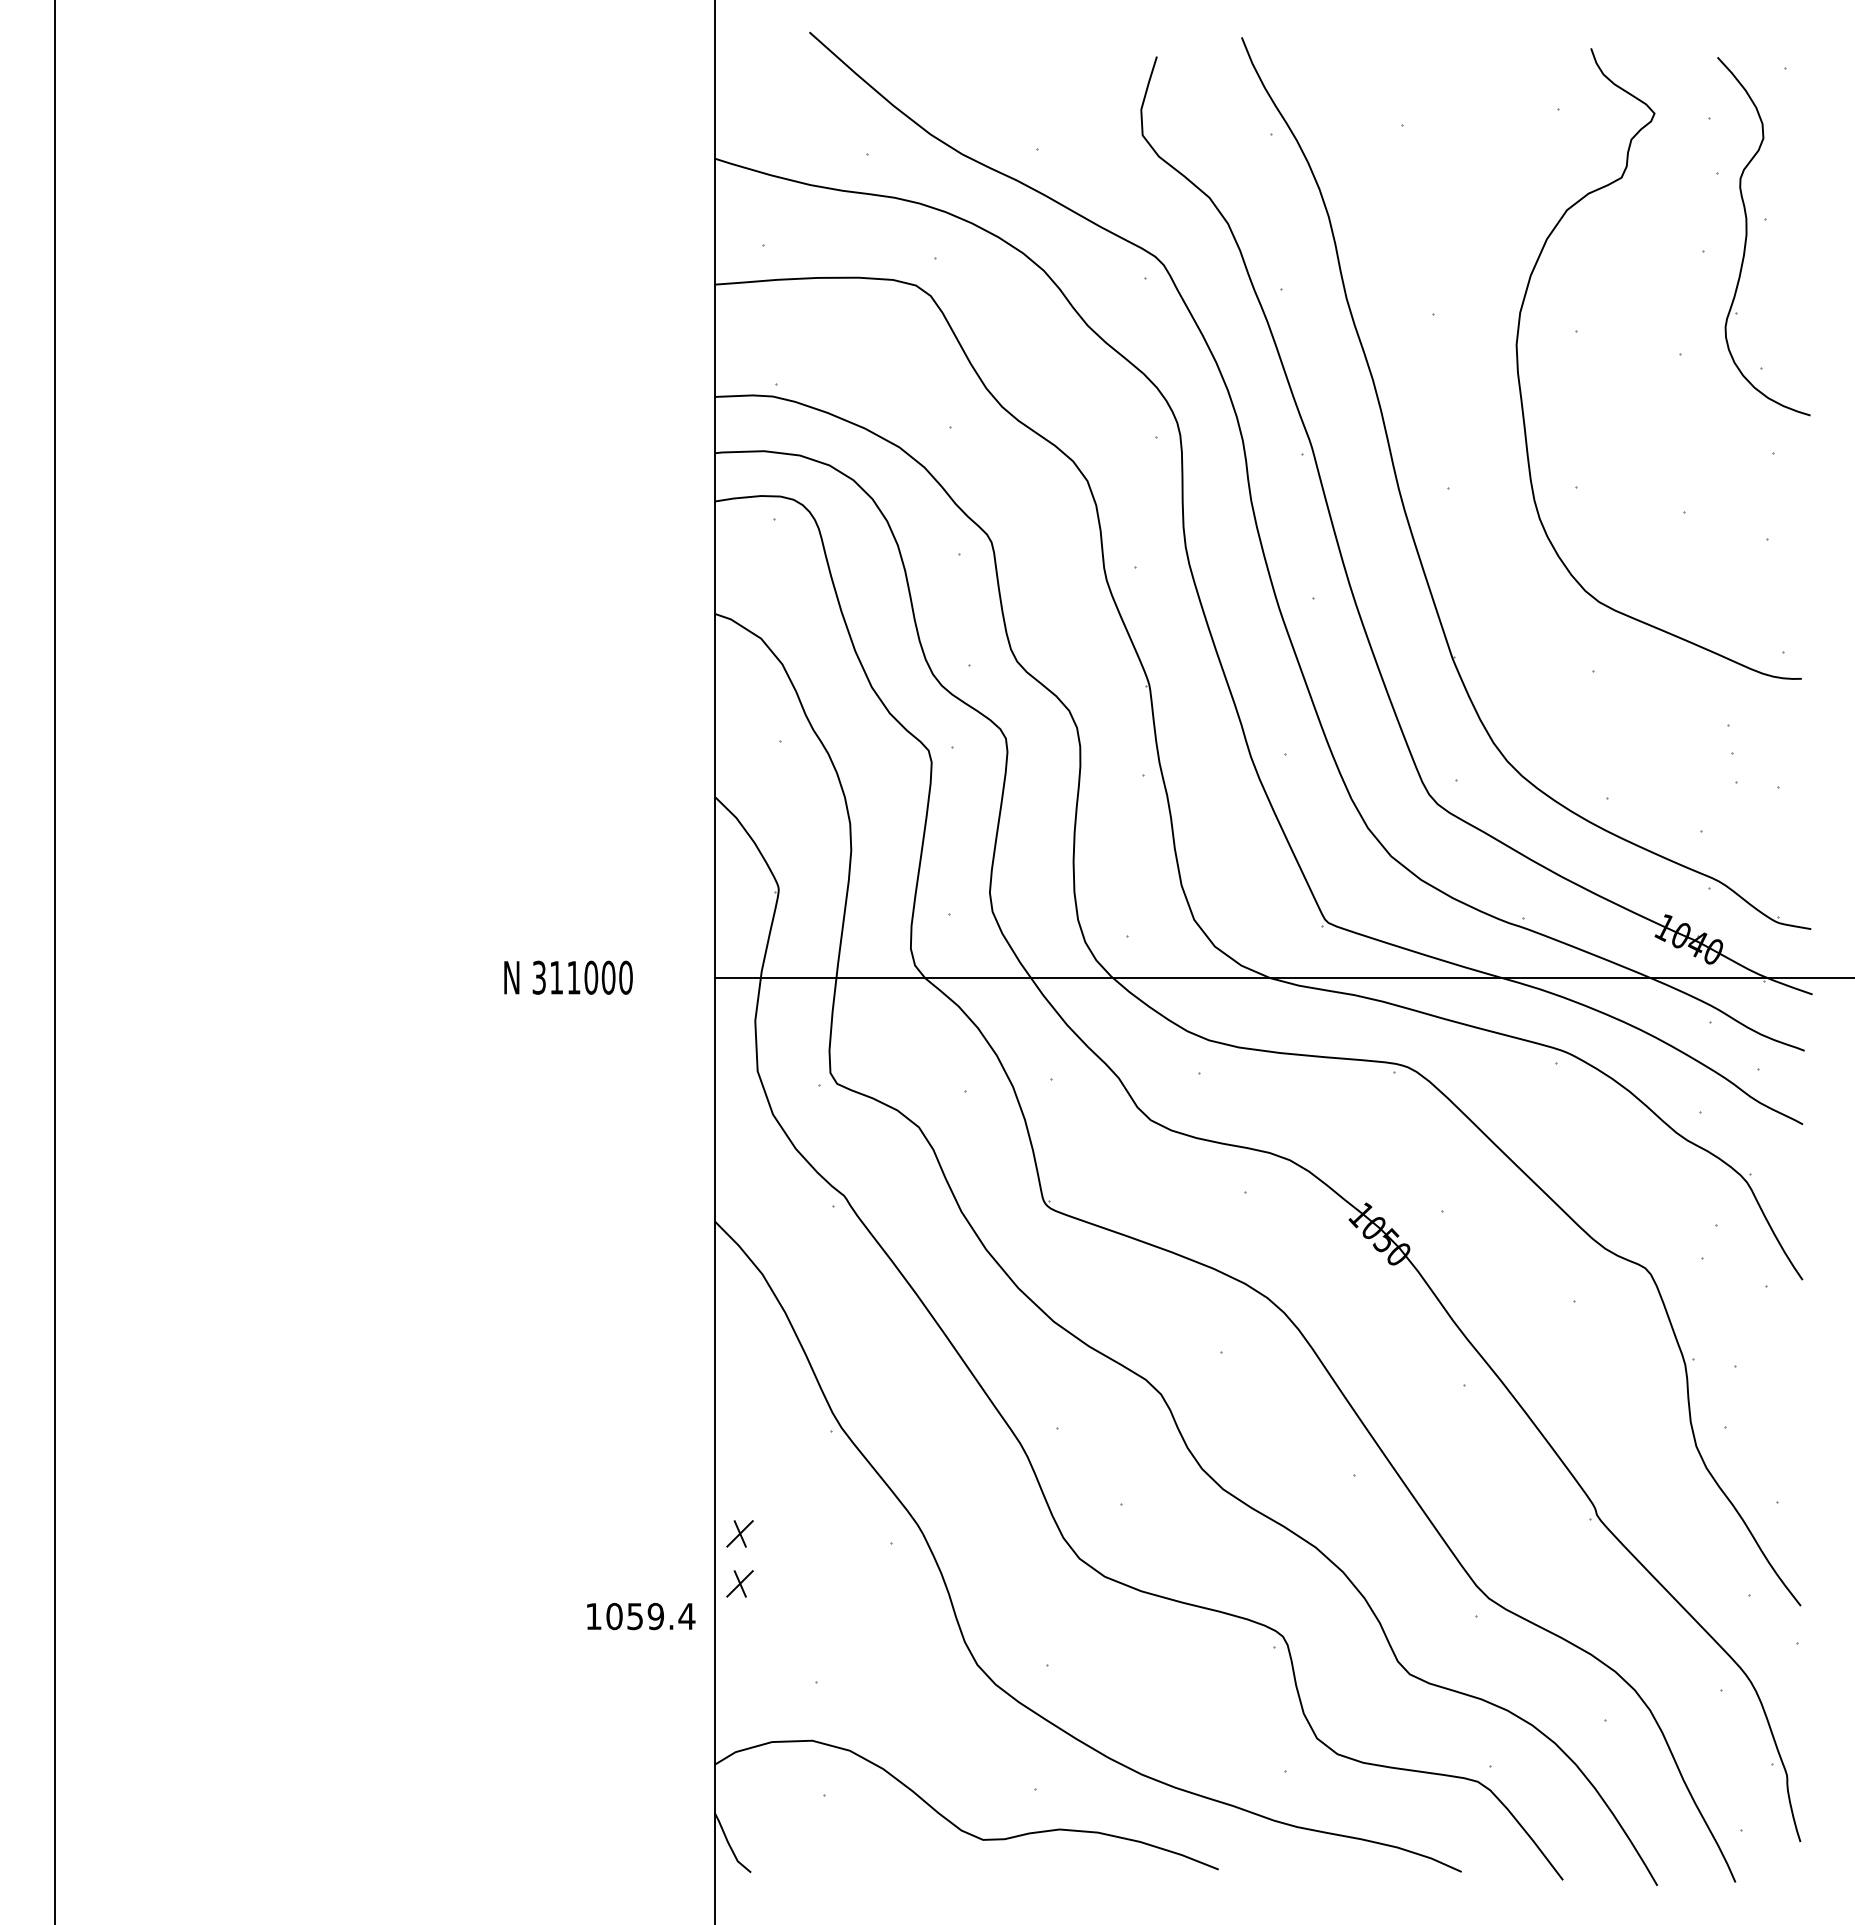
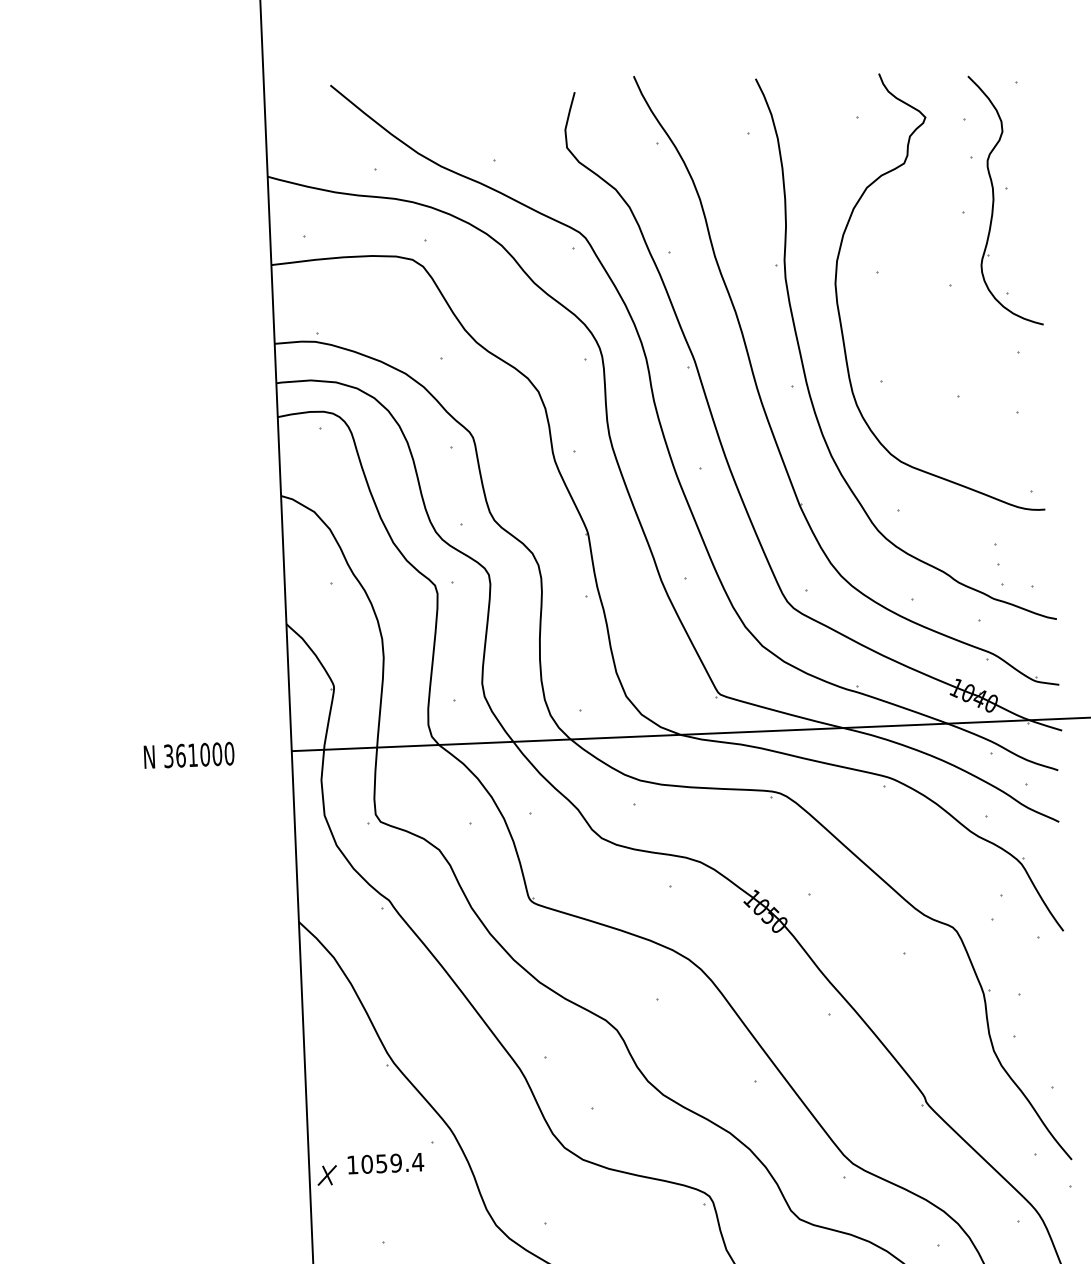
curve: (1467, 465) -> (804, 369), added
text: (556, 977) -> (180, 755), 311000 -> 361000
part: (739, 1533) -> (325, 1140), removed
text: (641, 1616) -> (386, 1163), moved

